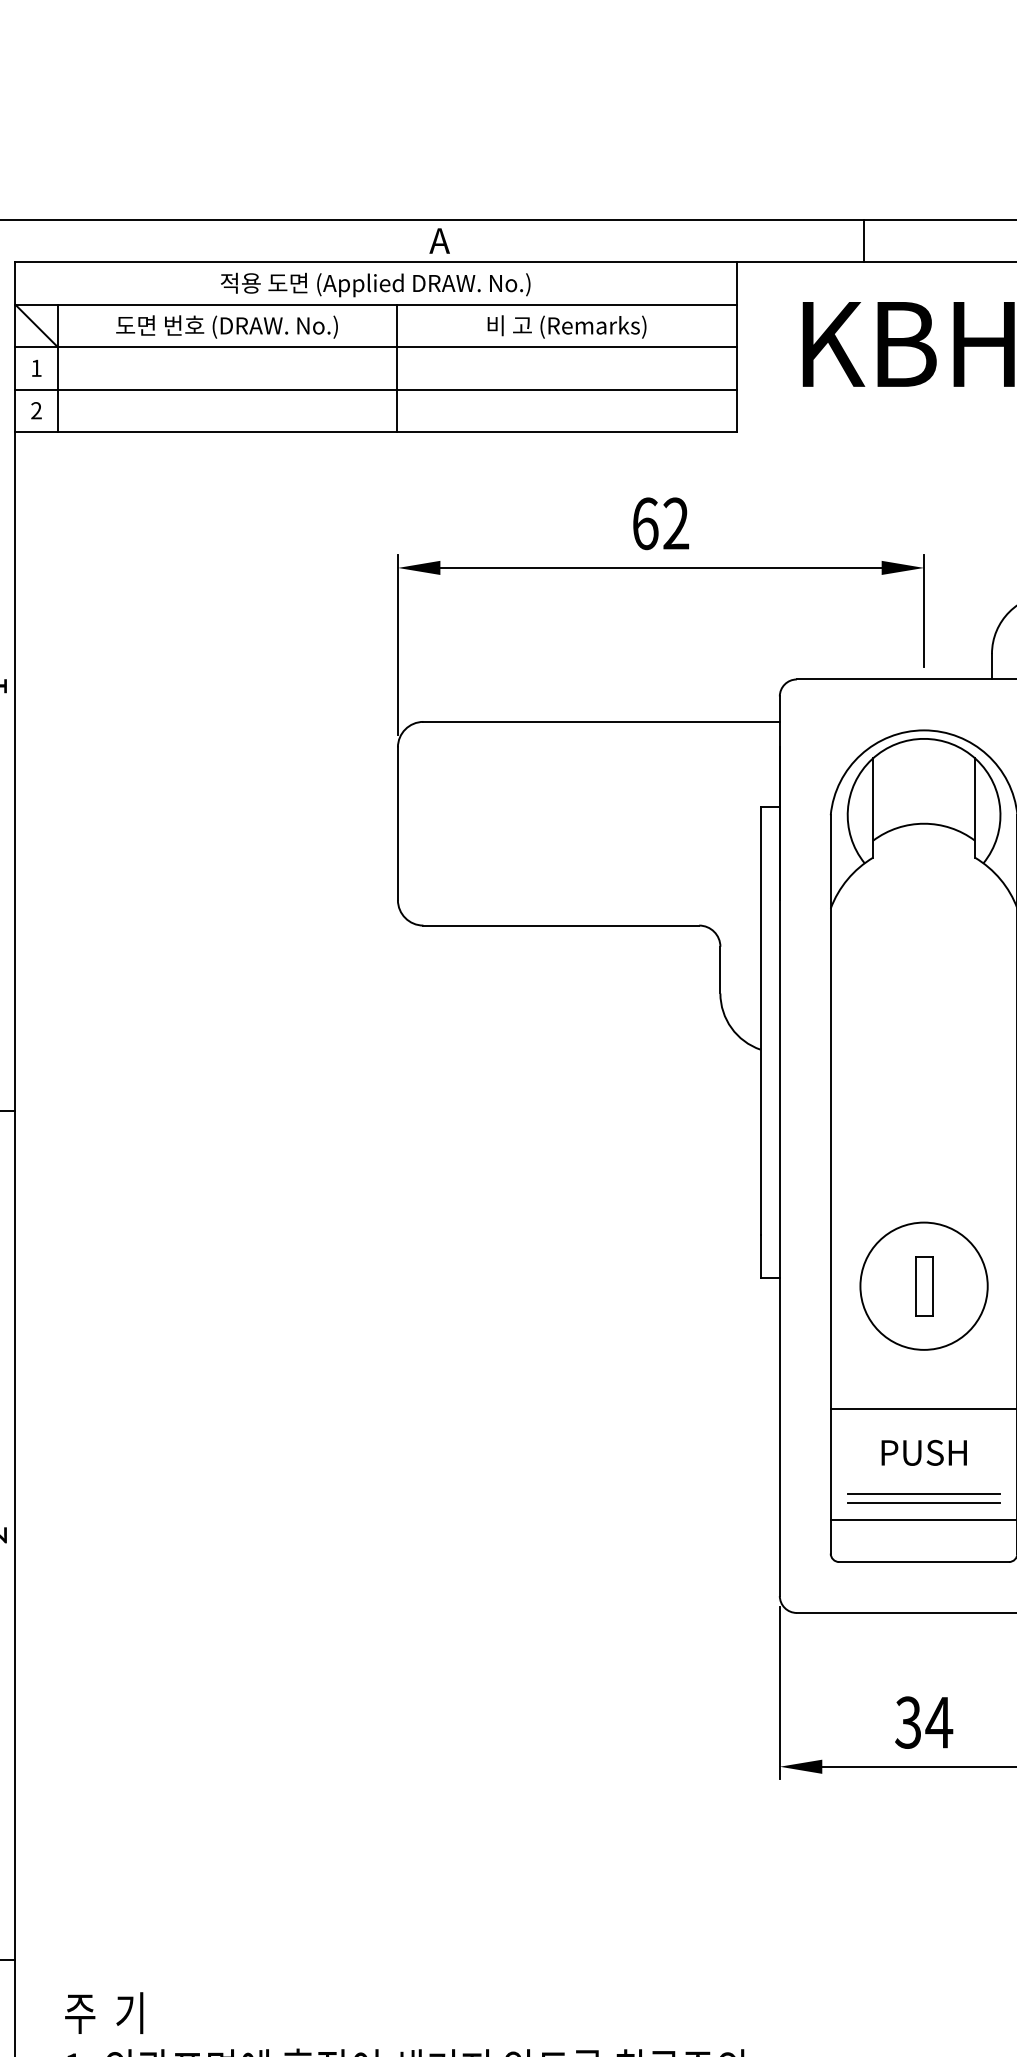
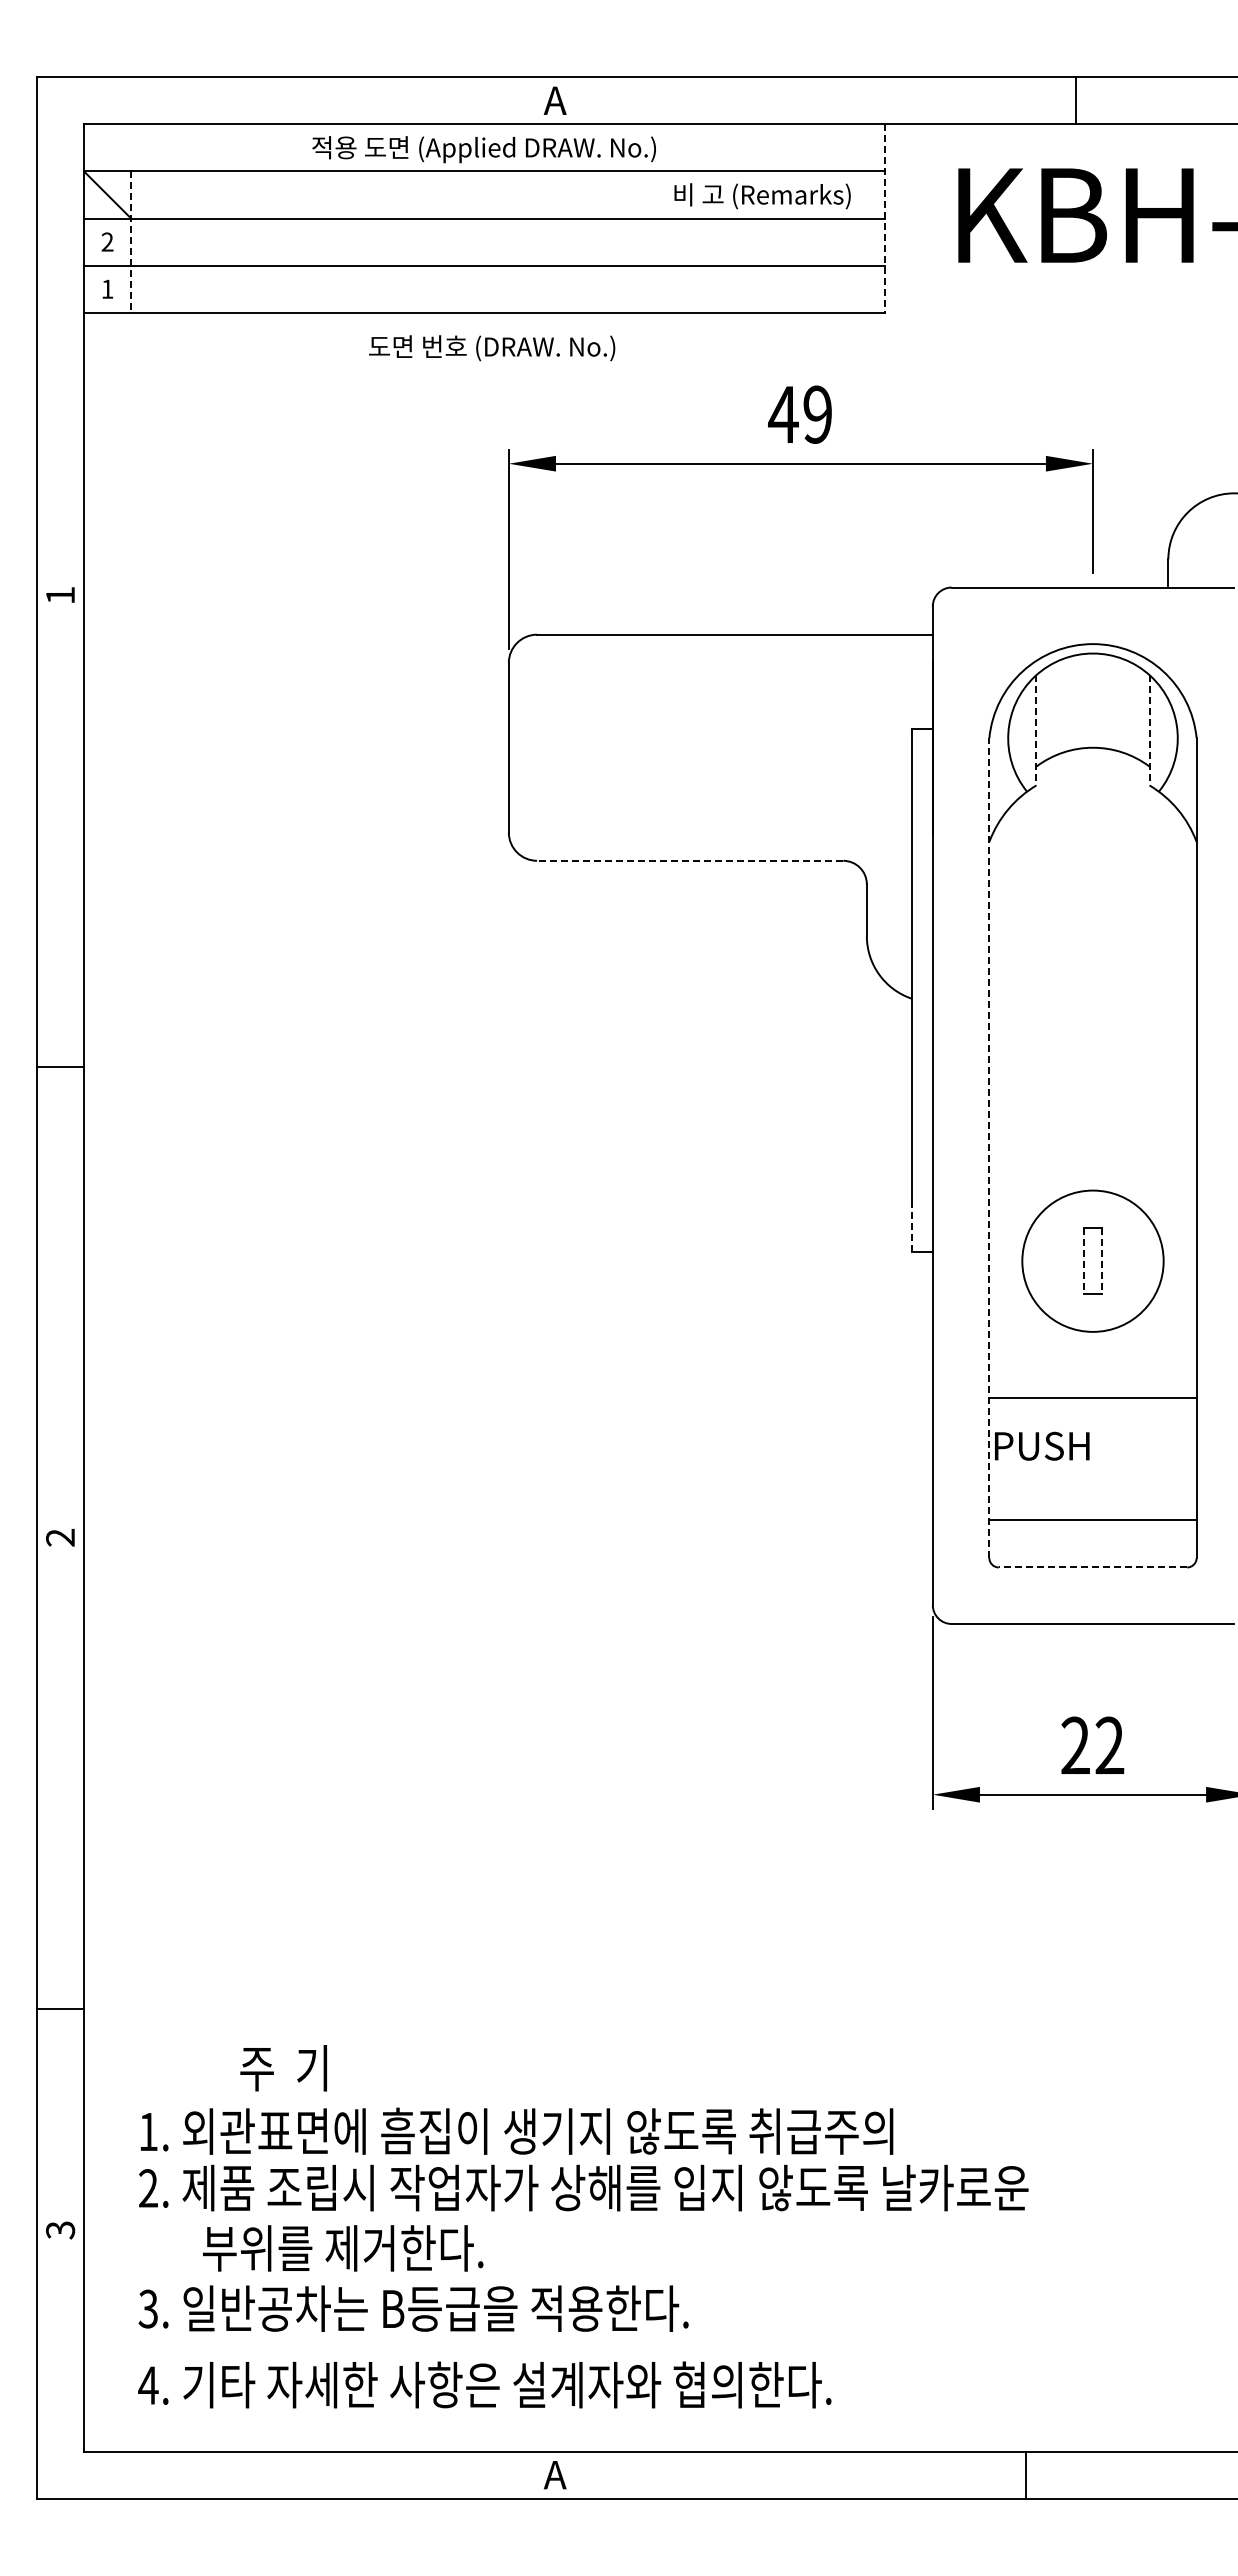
line: (864, 240) -> (1076, 100), moved
text: (227, 327) -> (492, 348), moved
text: (566, 327) -> (762, 196), moved
line: (736, 347) -> (884, 219), solid -> dashed
text: (36, 367) -> (107, 241), 1 -> 2
line: (397, 367) -> (508, 241), removed
line: (58, 368) -> (131, 242), solid -> dashed
text: (36, 410) -> (107, 288), 2 -> 1
text: (660, 523) -> (800, 414), 62 -> 49
line: (873, 808) -> (1036, 730), solid -> dashed
line: (974, 808) -> (1149, 730), solid -> dashed
line: (560, 925) -> (689, 860), solid -> dashed
line: (830, 1184) -> (989, 1148), solid -> dashed
line: (760, 1256) -> (911, 1228), solid -> dashed
line: (915, 1286) -> (1083, 1261), solid -> dashed
line: (932, 1286) -> (1102, 1261), solid -> dashed
text: (924, 1452) -> (1042, 1445), moved
line: (923, 1493) -> (1092, 1491), removed
line: (923, 1502) -> (1092, 1501), removed
line: (923, 1562) -> (1092, 1567), solid -> dashed
text: (923, 1722) -> (1092, 1745), 34 -> 22
text: (104, 2013) -> (283, 2068), moved

